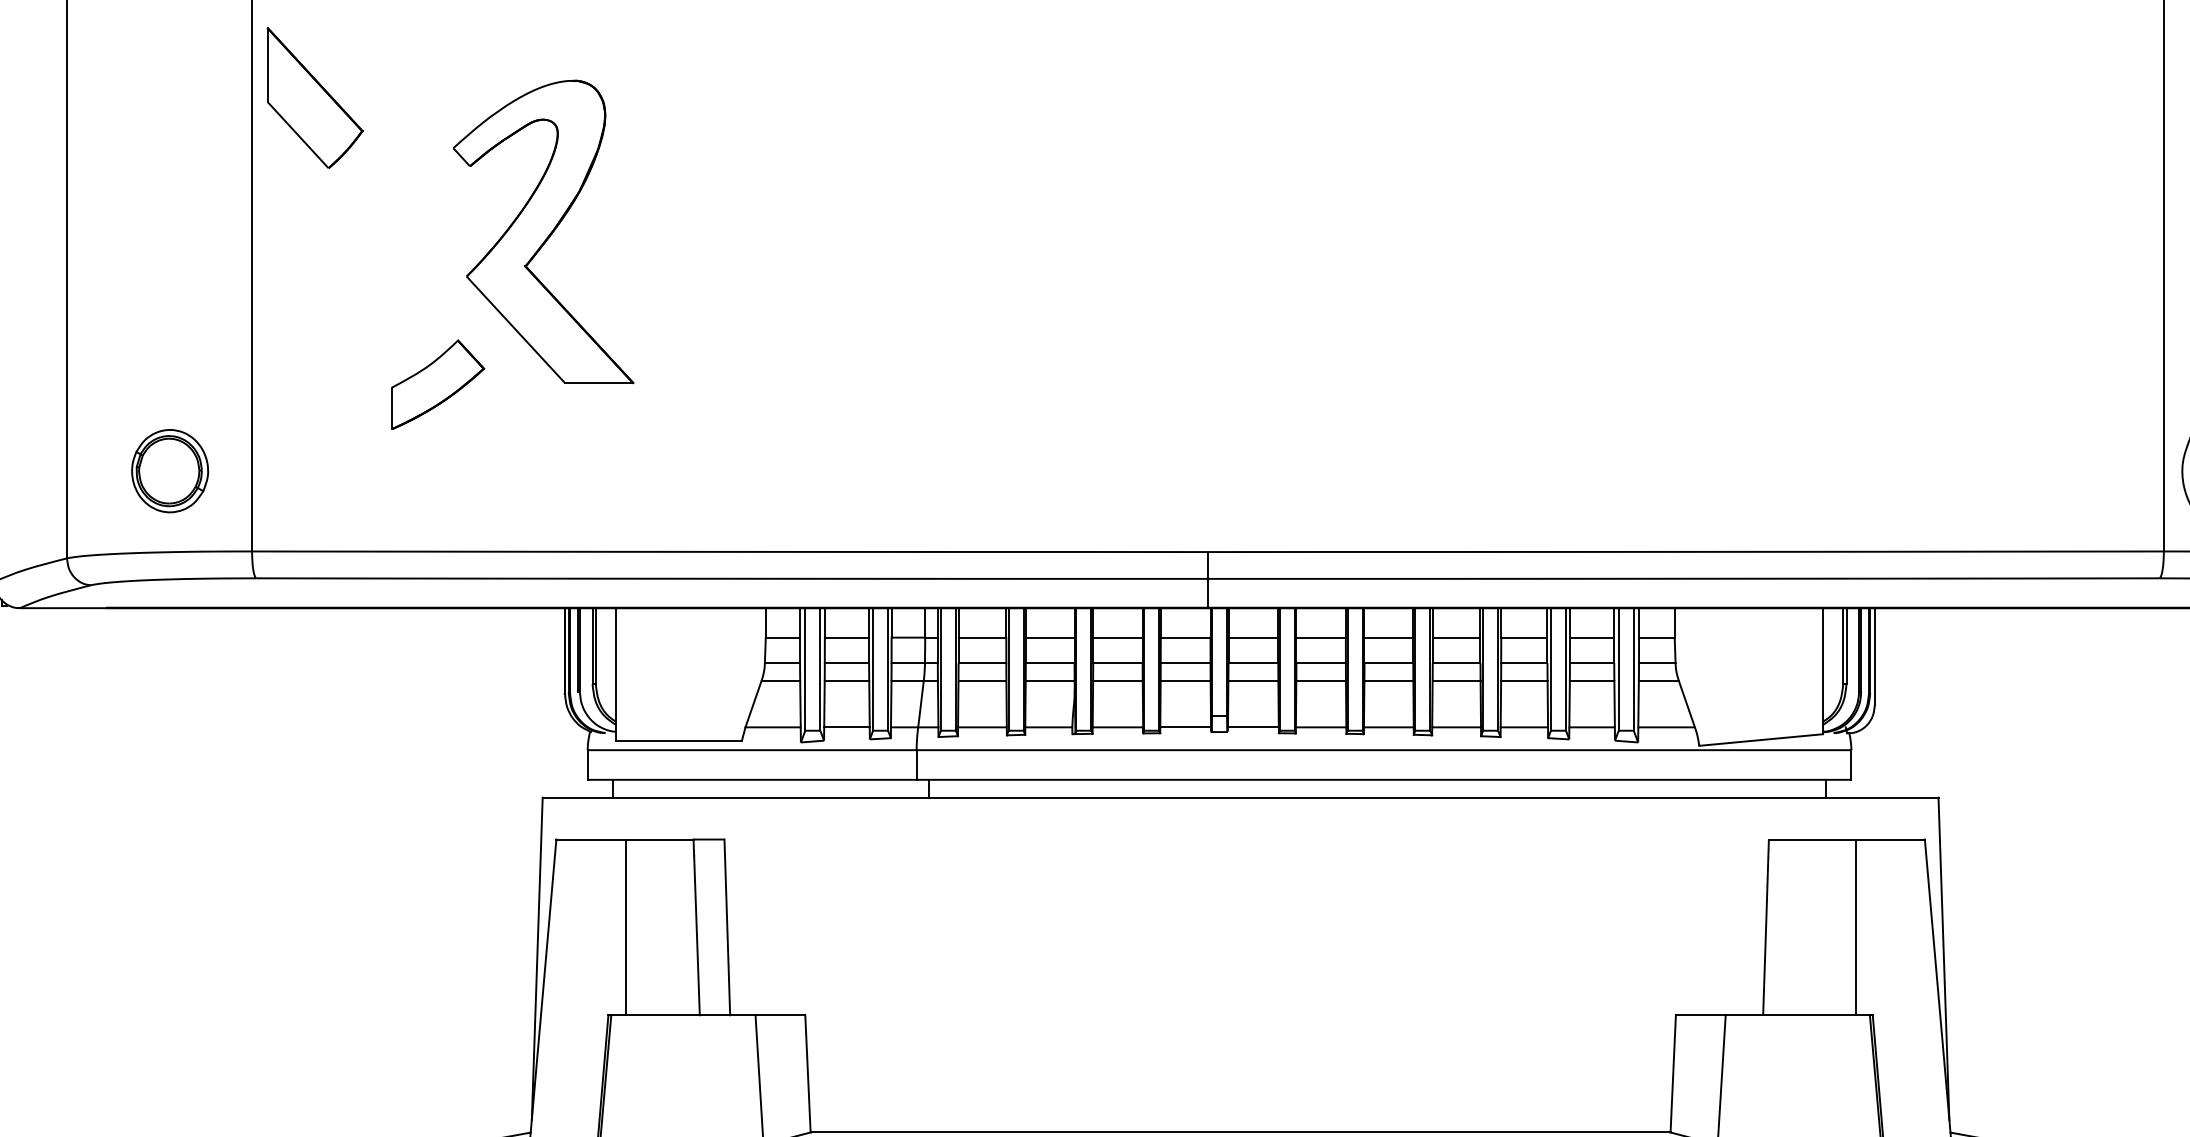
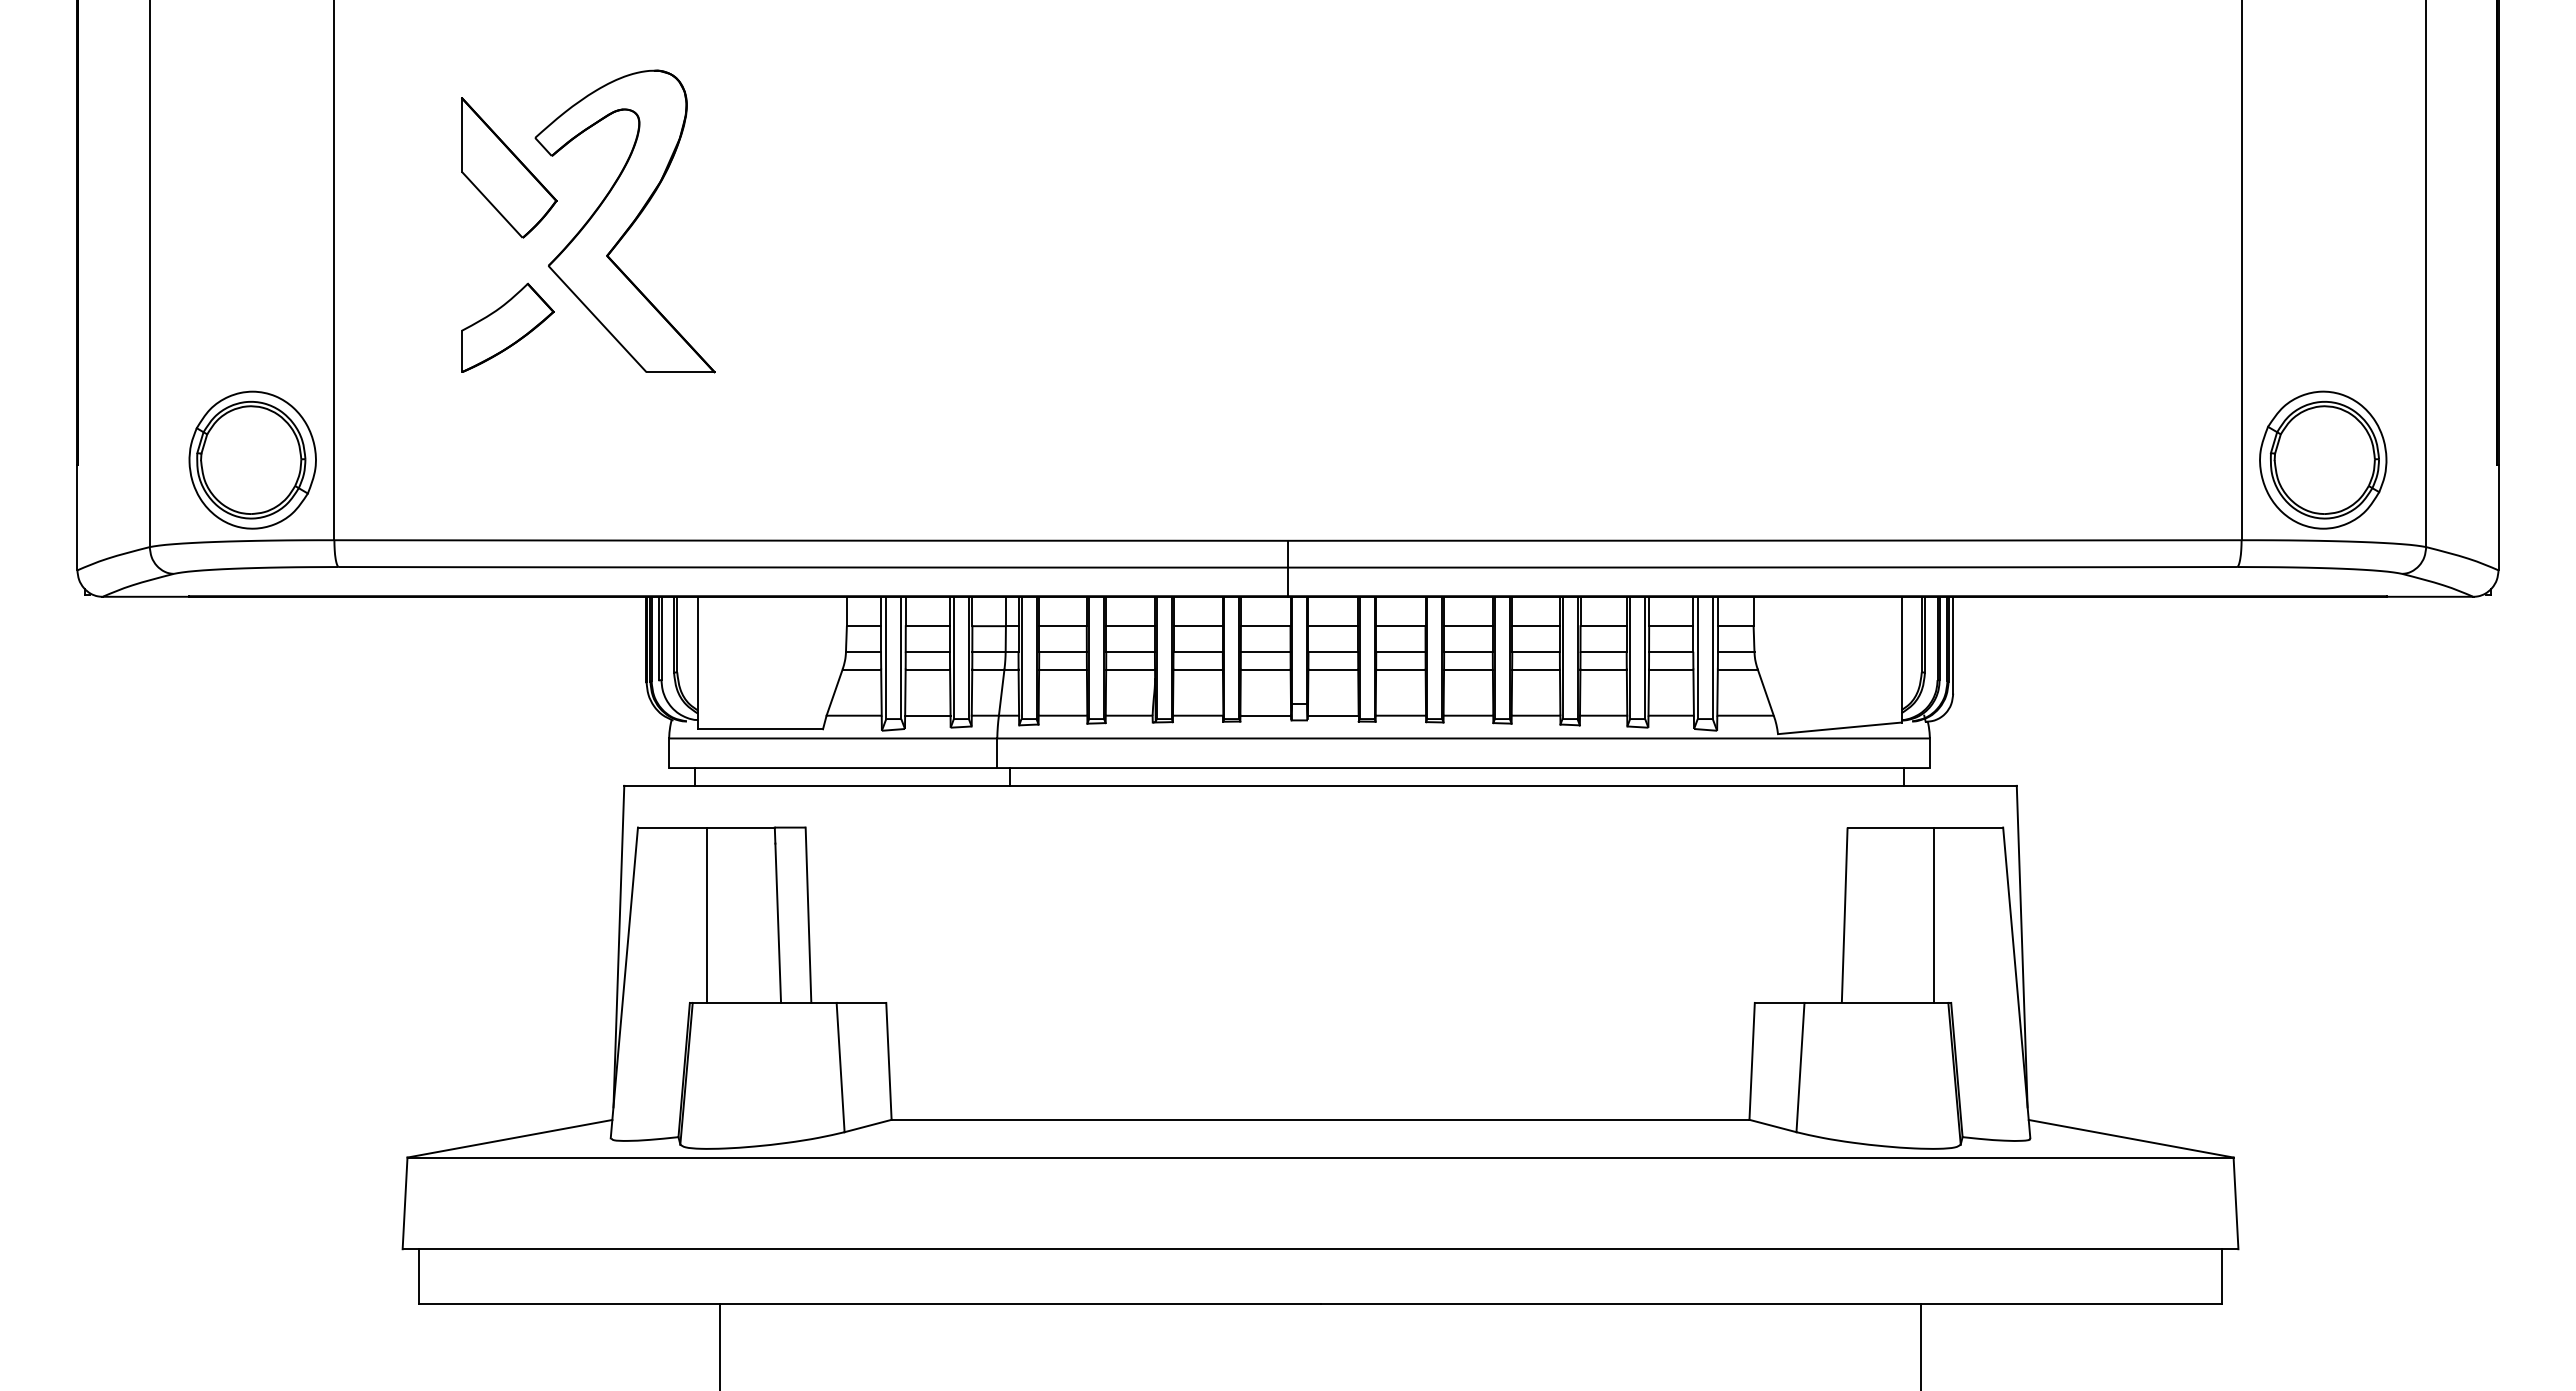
part: (315, 97) -> (509, 167), moved
part: (437, 384) -> (507, 327), moved
part: (169, 470) -> (252, 459), size x1.67

